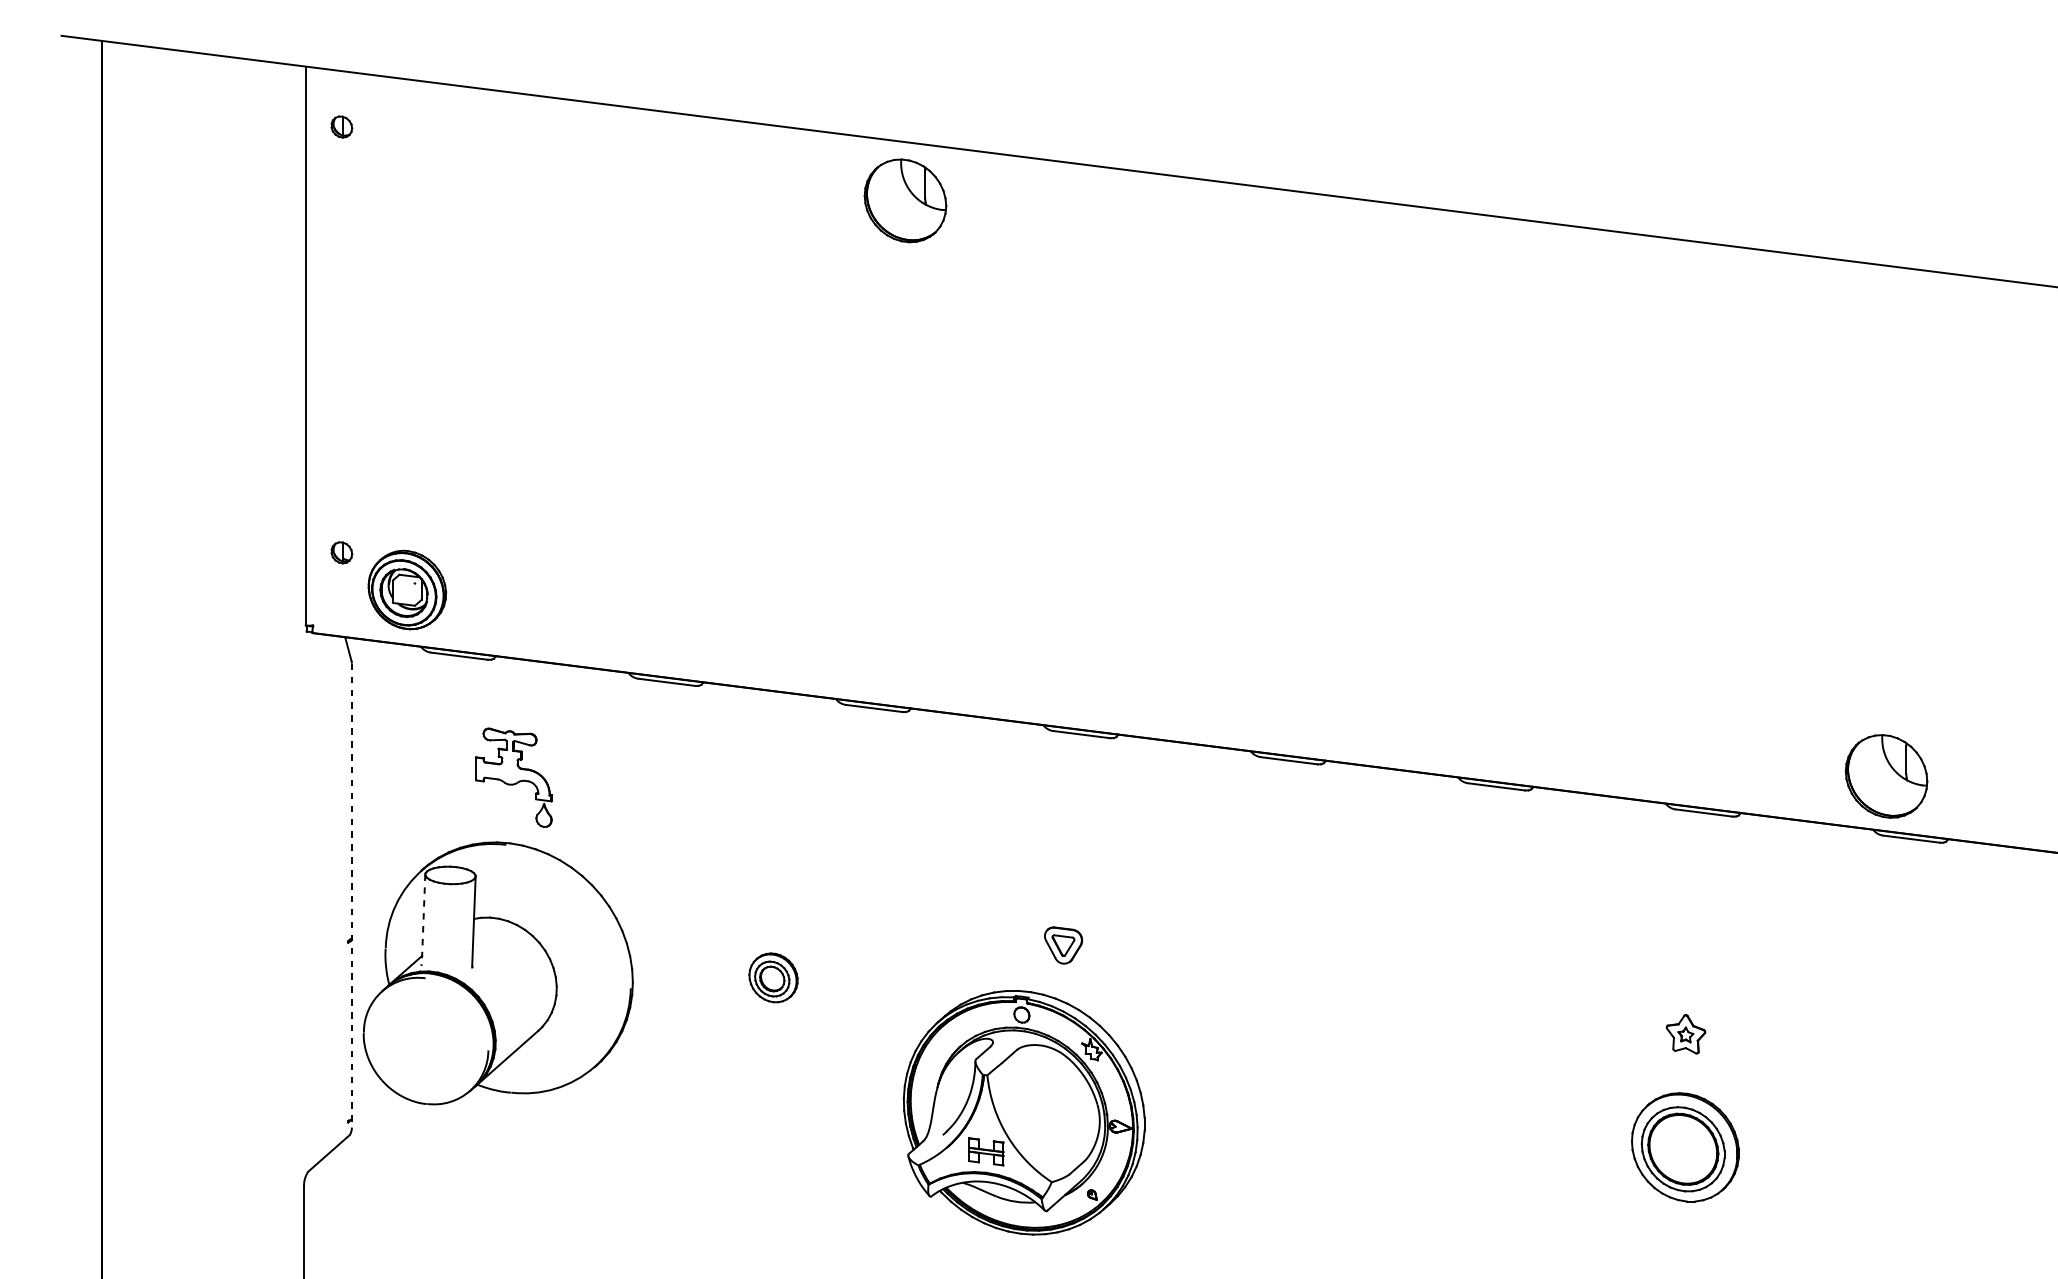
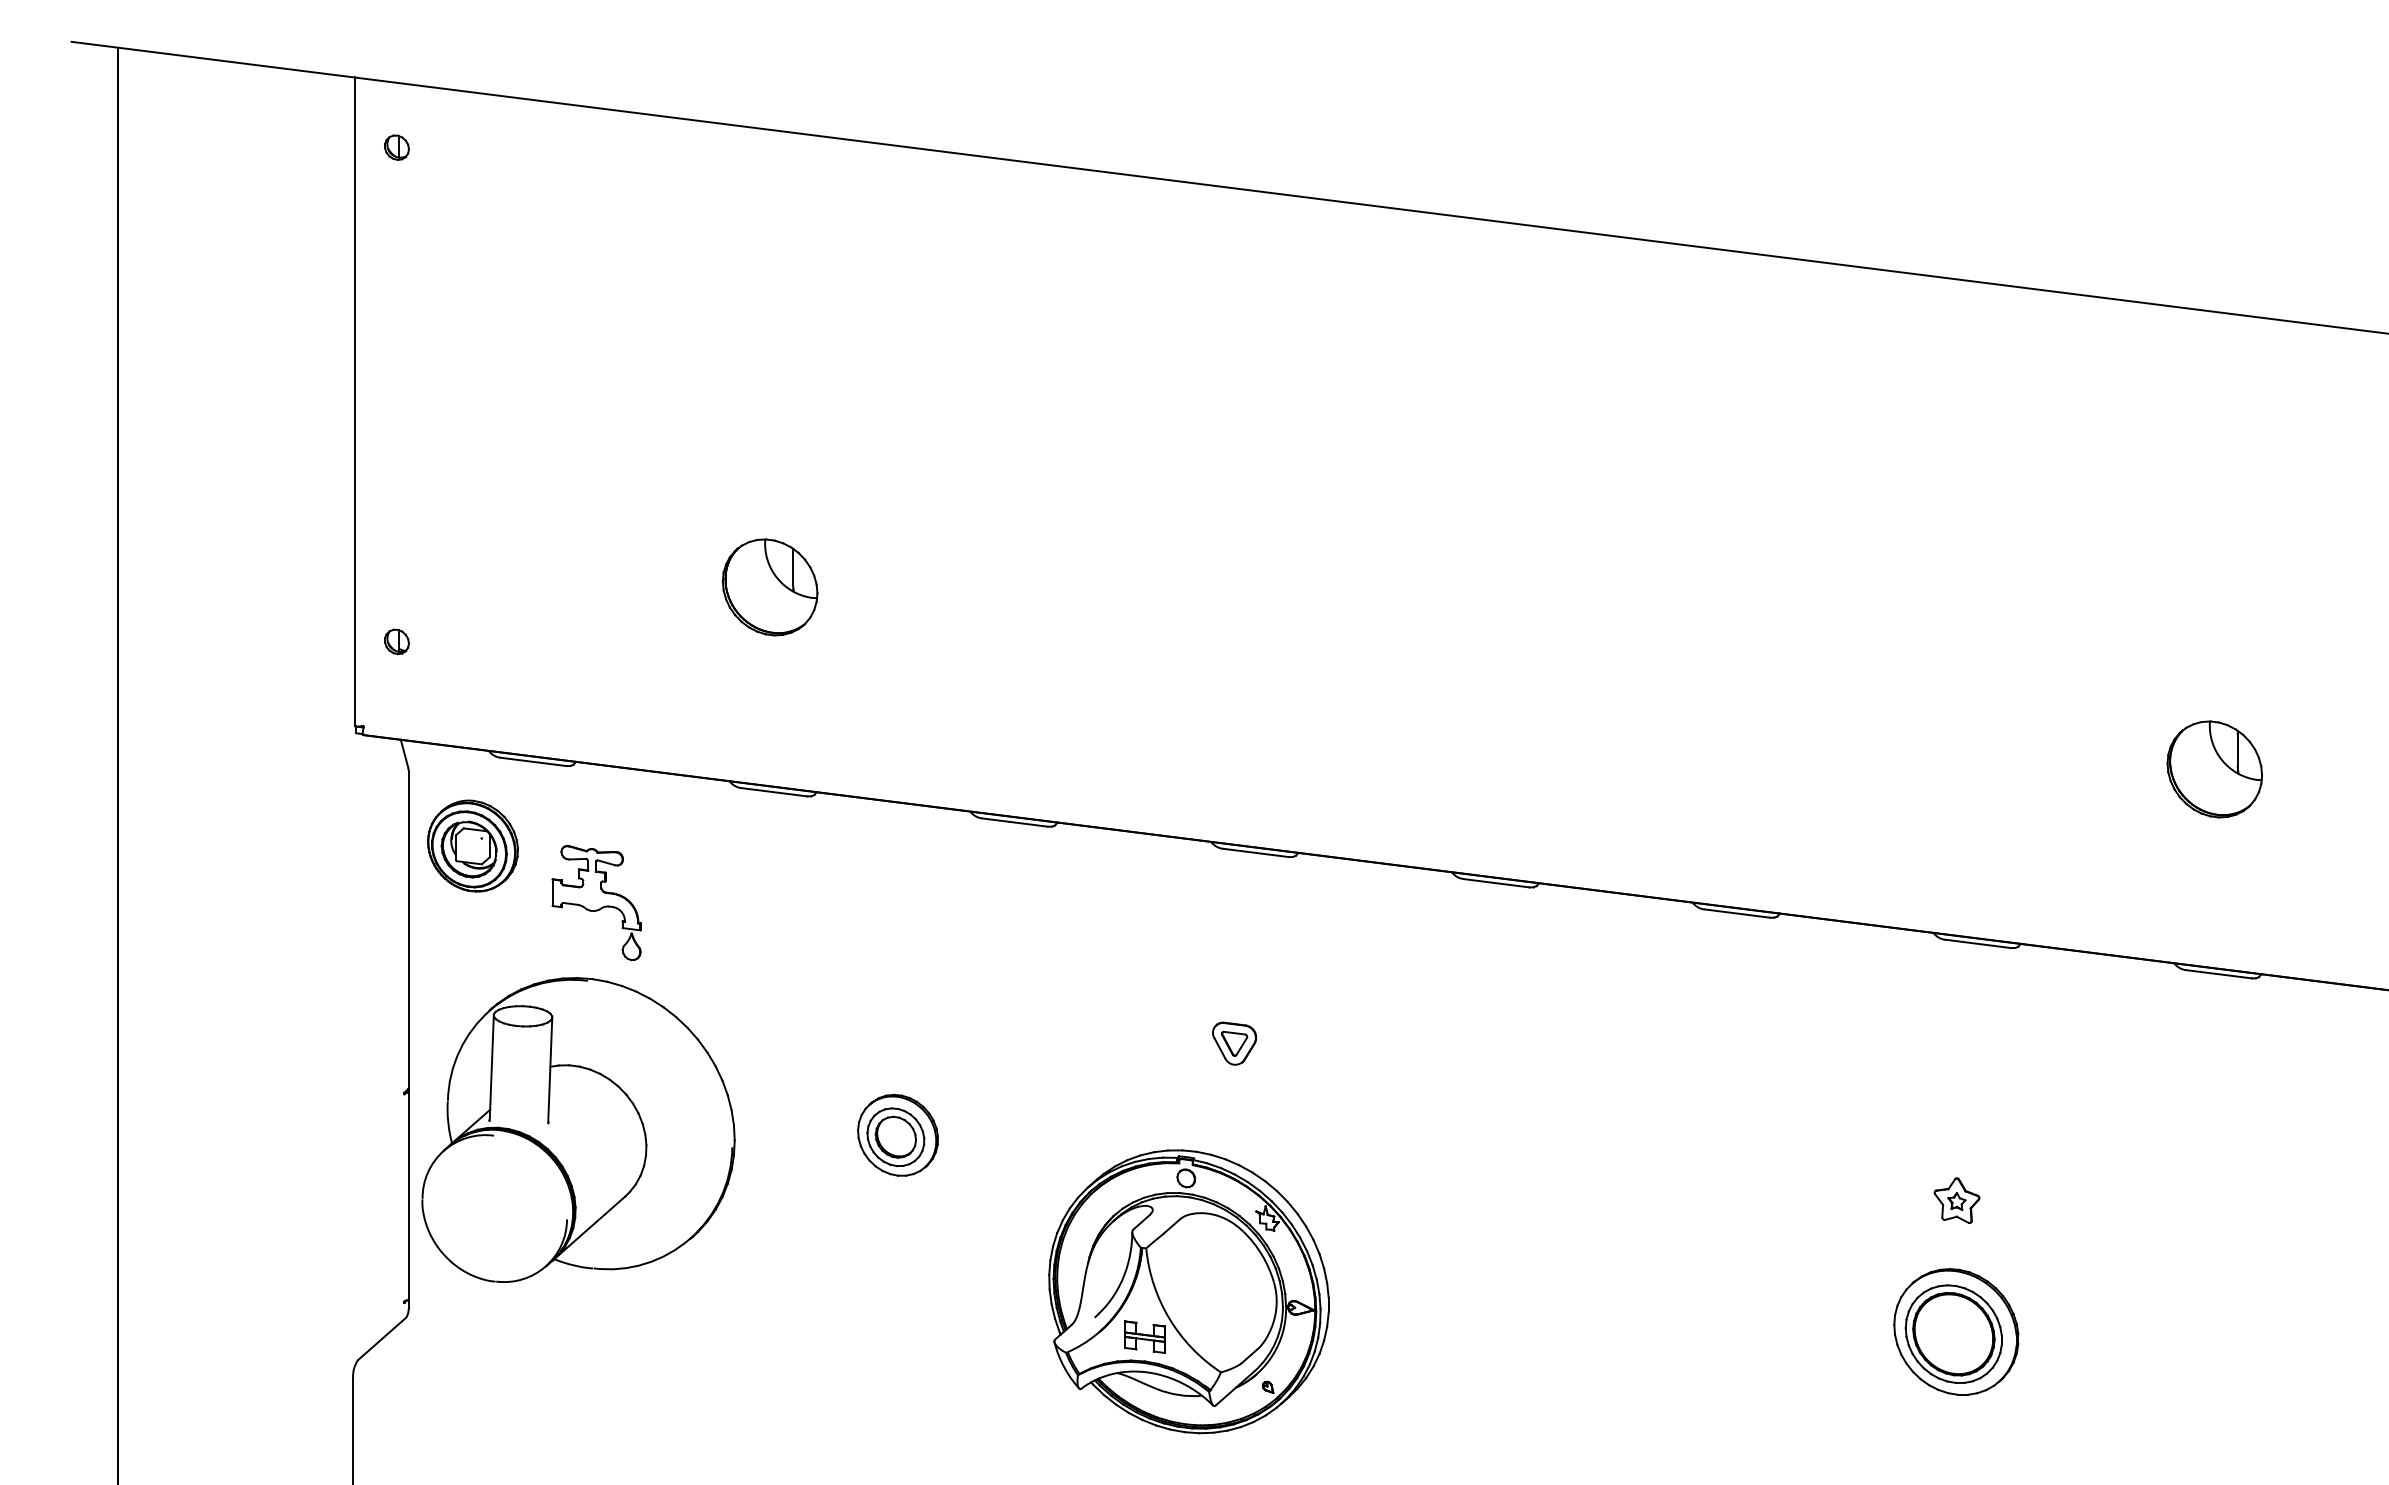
part: (904, 200) -> (769, 587), moved
part: (406, 589) -> (472, 845), moved
part: (1886, 776) -> (2214, 769), moved
line: (351, 896) -> (408, 1040), dashed -> solid
line: (423, 920) -> (491, 1068), dashed -> solid
part: (1063, 945) -> (1234, 1043), moved
part: (773, 977) -> (897, 1134), size x1.43

